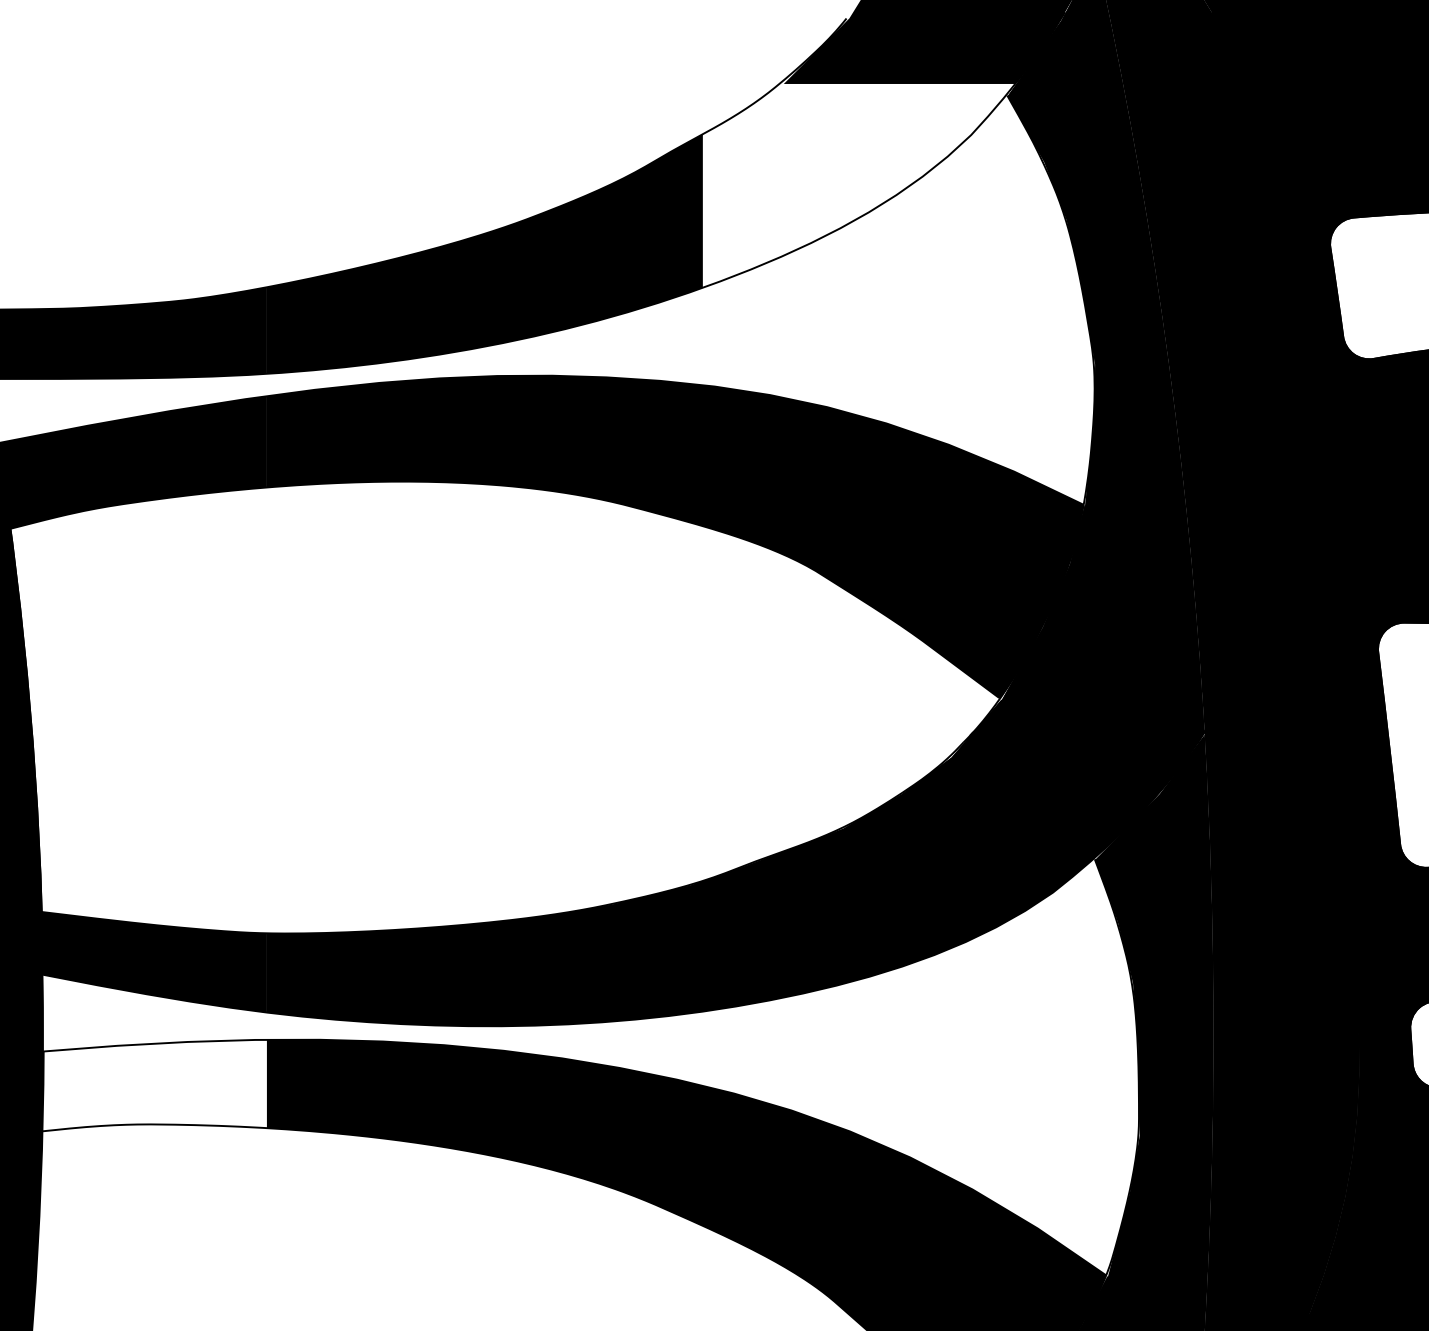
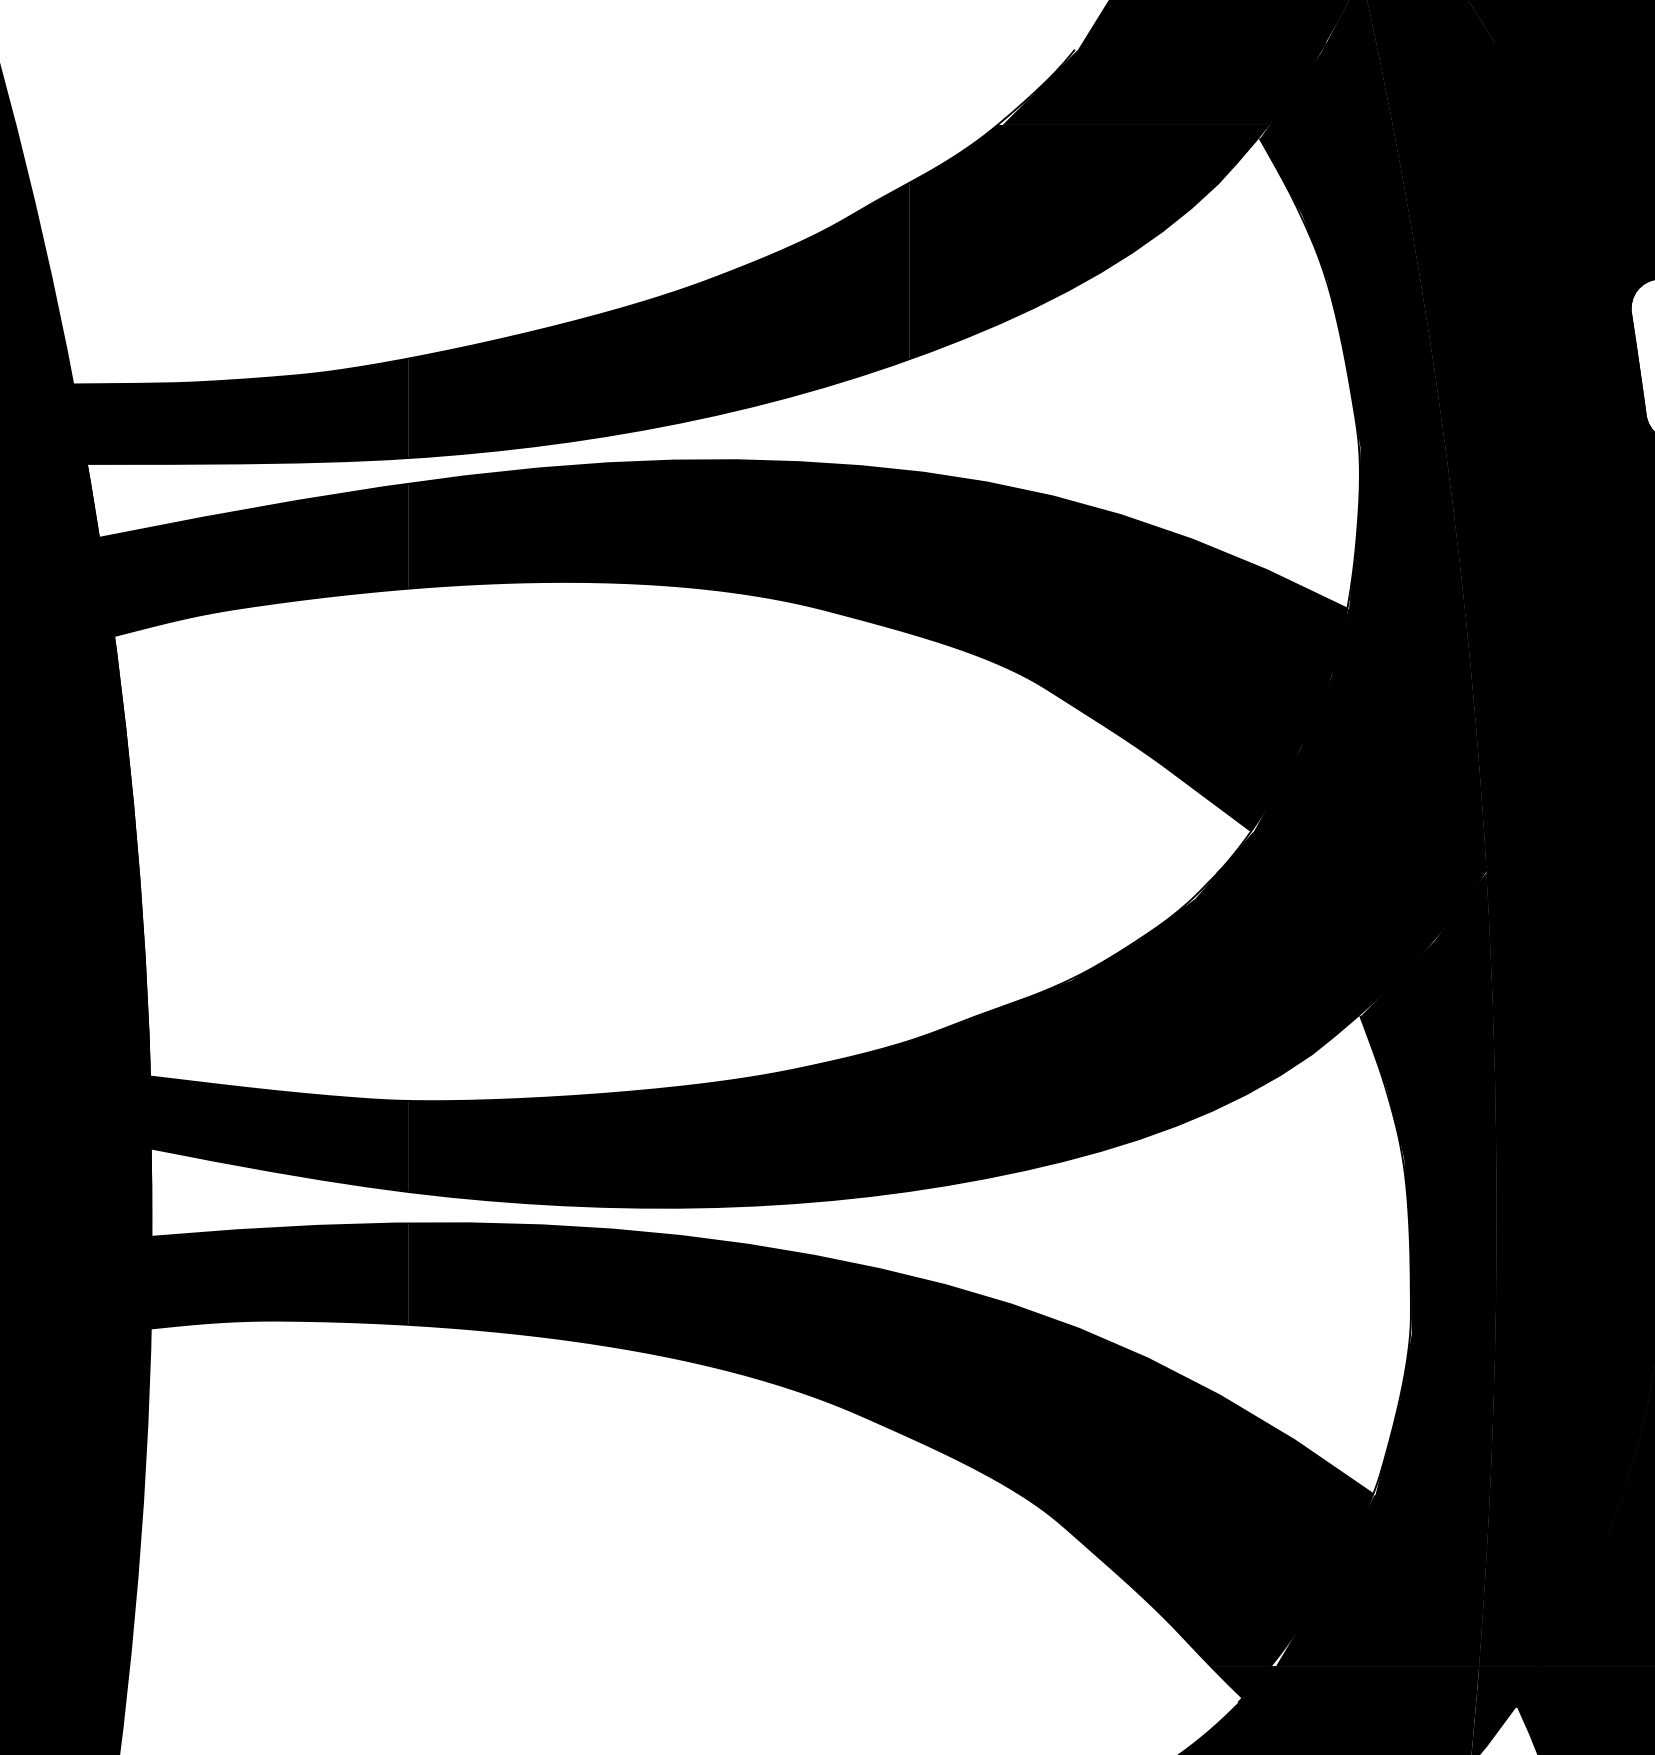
fill: (858, 185) -> (1088, 241), added
fill: (154, 1085) -> (279, 1275), added

